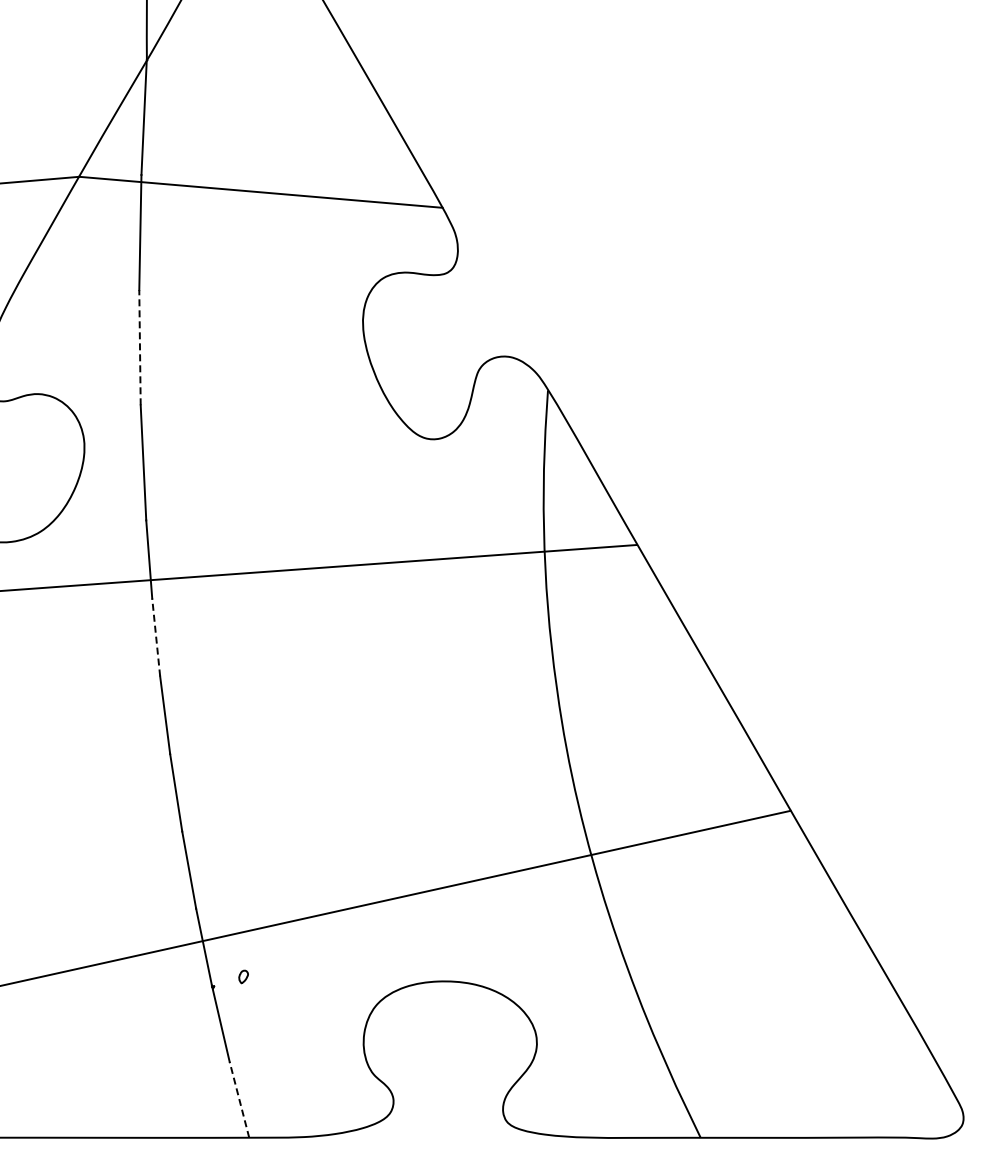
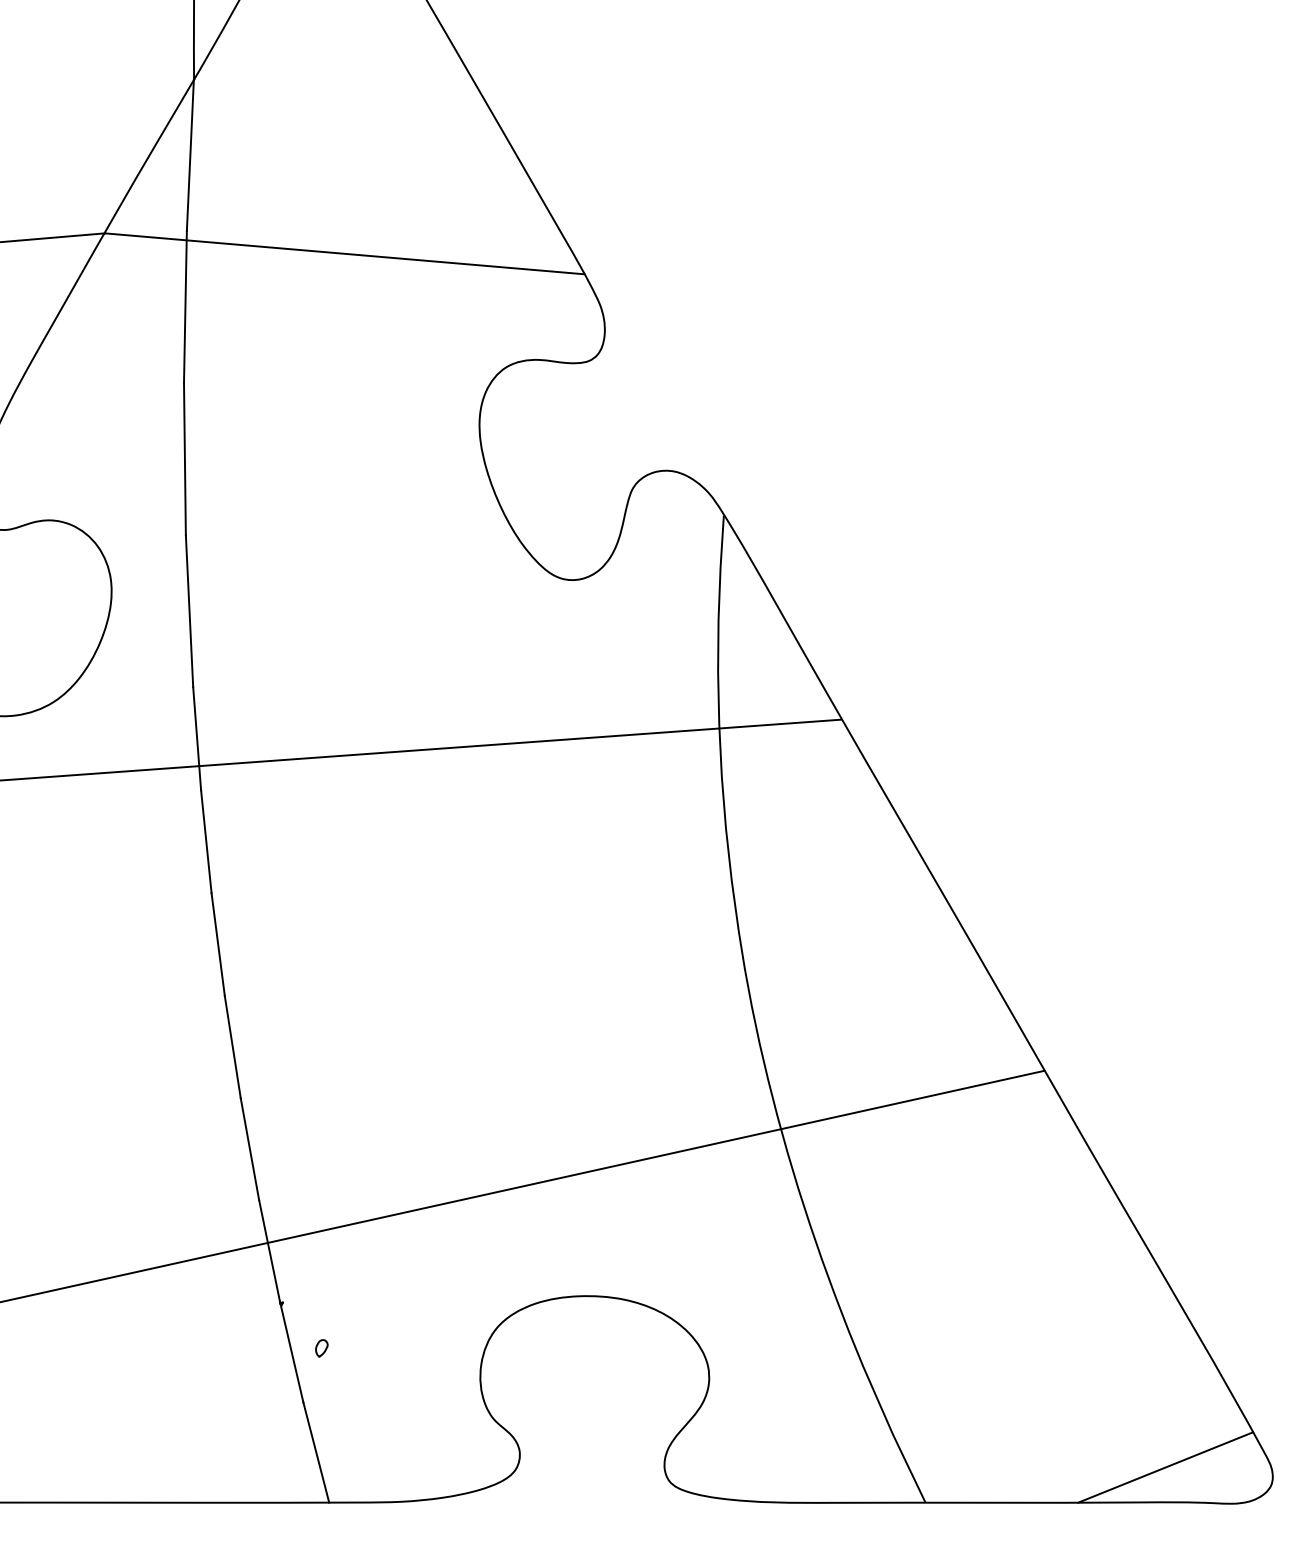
line: (140, 347) -> (185, 458), dashed -> solid
line: (156, 636) -> (206, 840), dashed -> solid
part: (243, 976) -> (321, 1347), moved
line: (239, 1099) -> (316, 1452), dashed -> solid
line: (882, 1110) -> (1165, 1466), added

